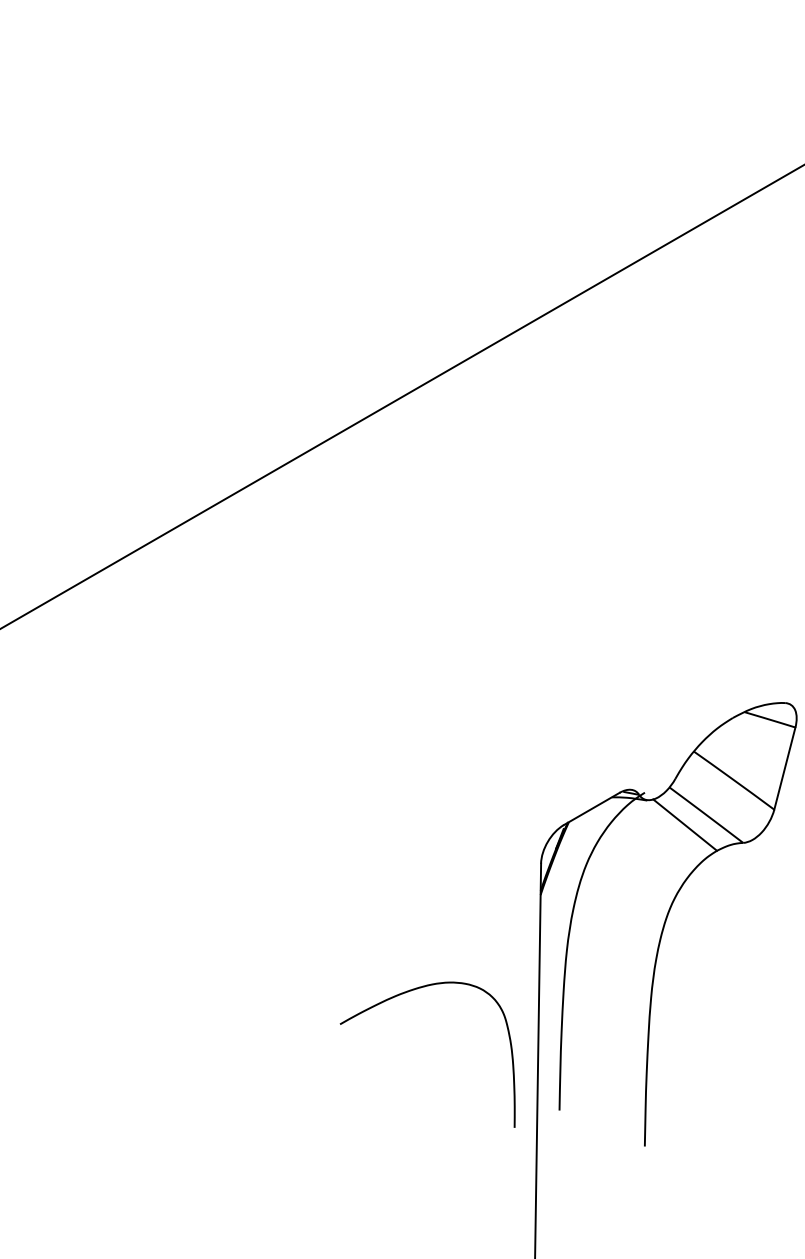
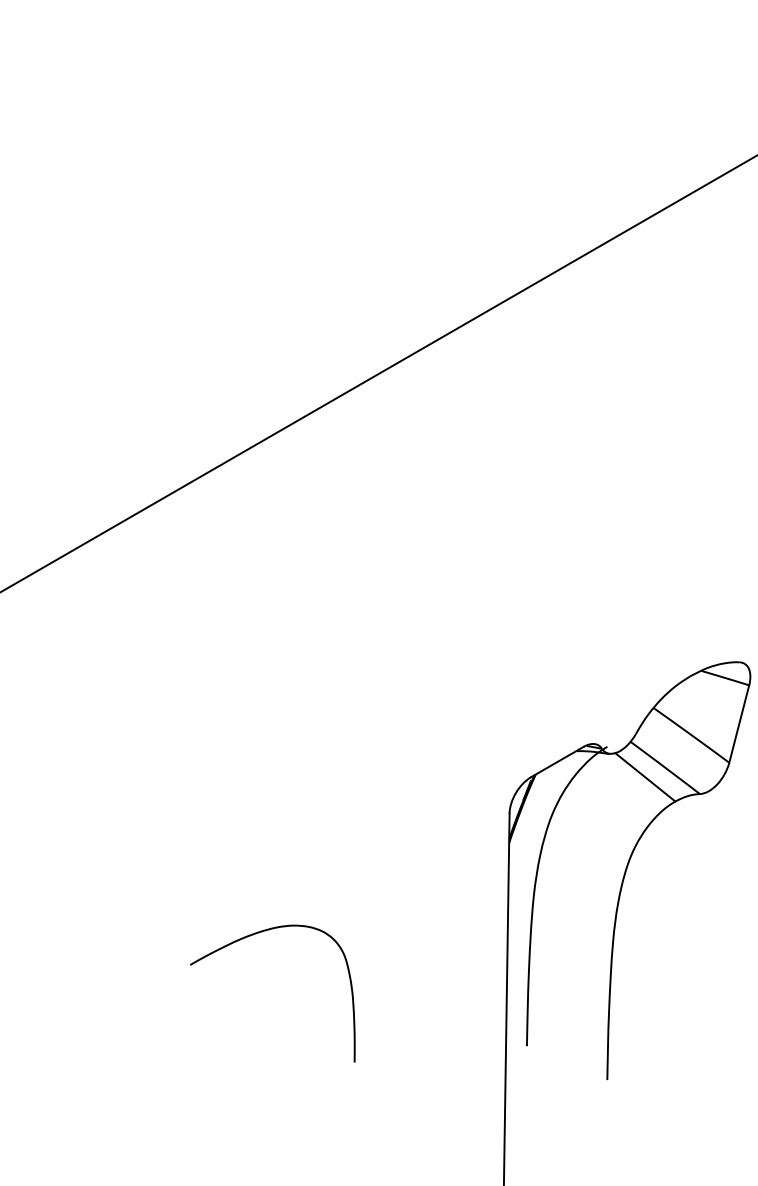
curve: (407, 993) -> (253, 935), moved

